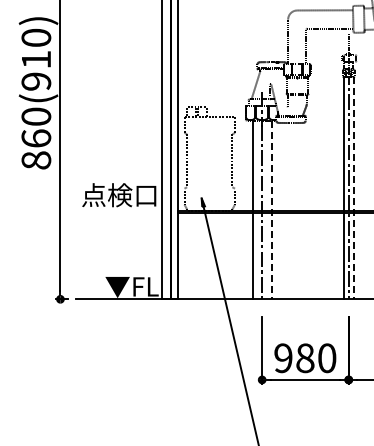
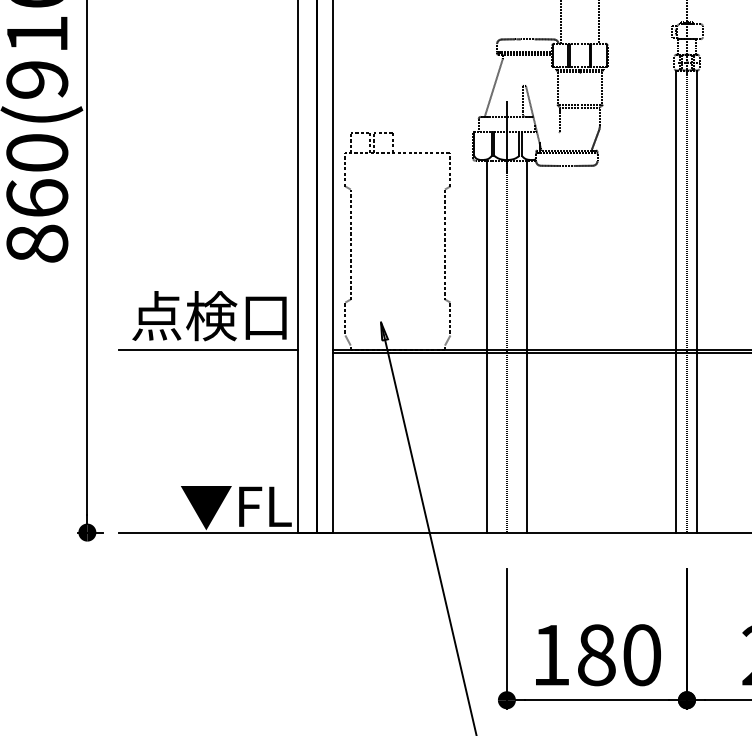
line: (353, 188) -> (696, 302), dashed -> solid
line: (271, 210) -> (526, 347), dashed -> solid
line: (118, 211) -> (208, 349), added
text: (283, 358) -> (551, 655), 980 -> 180

